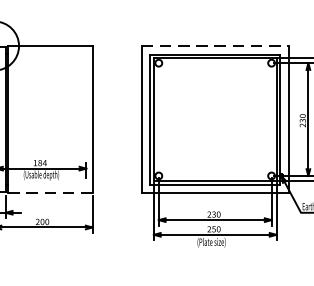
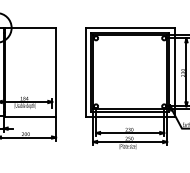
line: (215, 45) -> (130, 27), dashed -> solid
line: (50, 192) -> (30, 116), dashed -> solid

